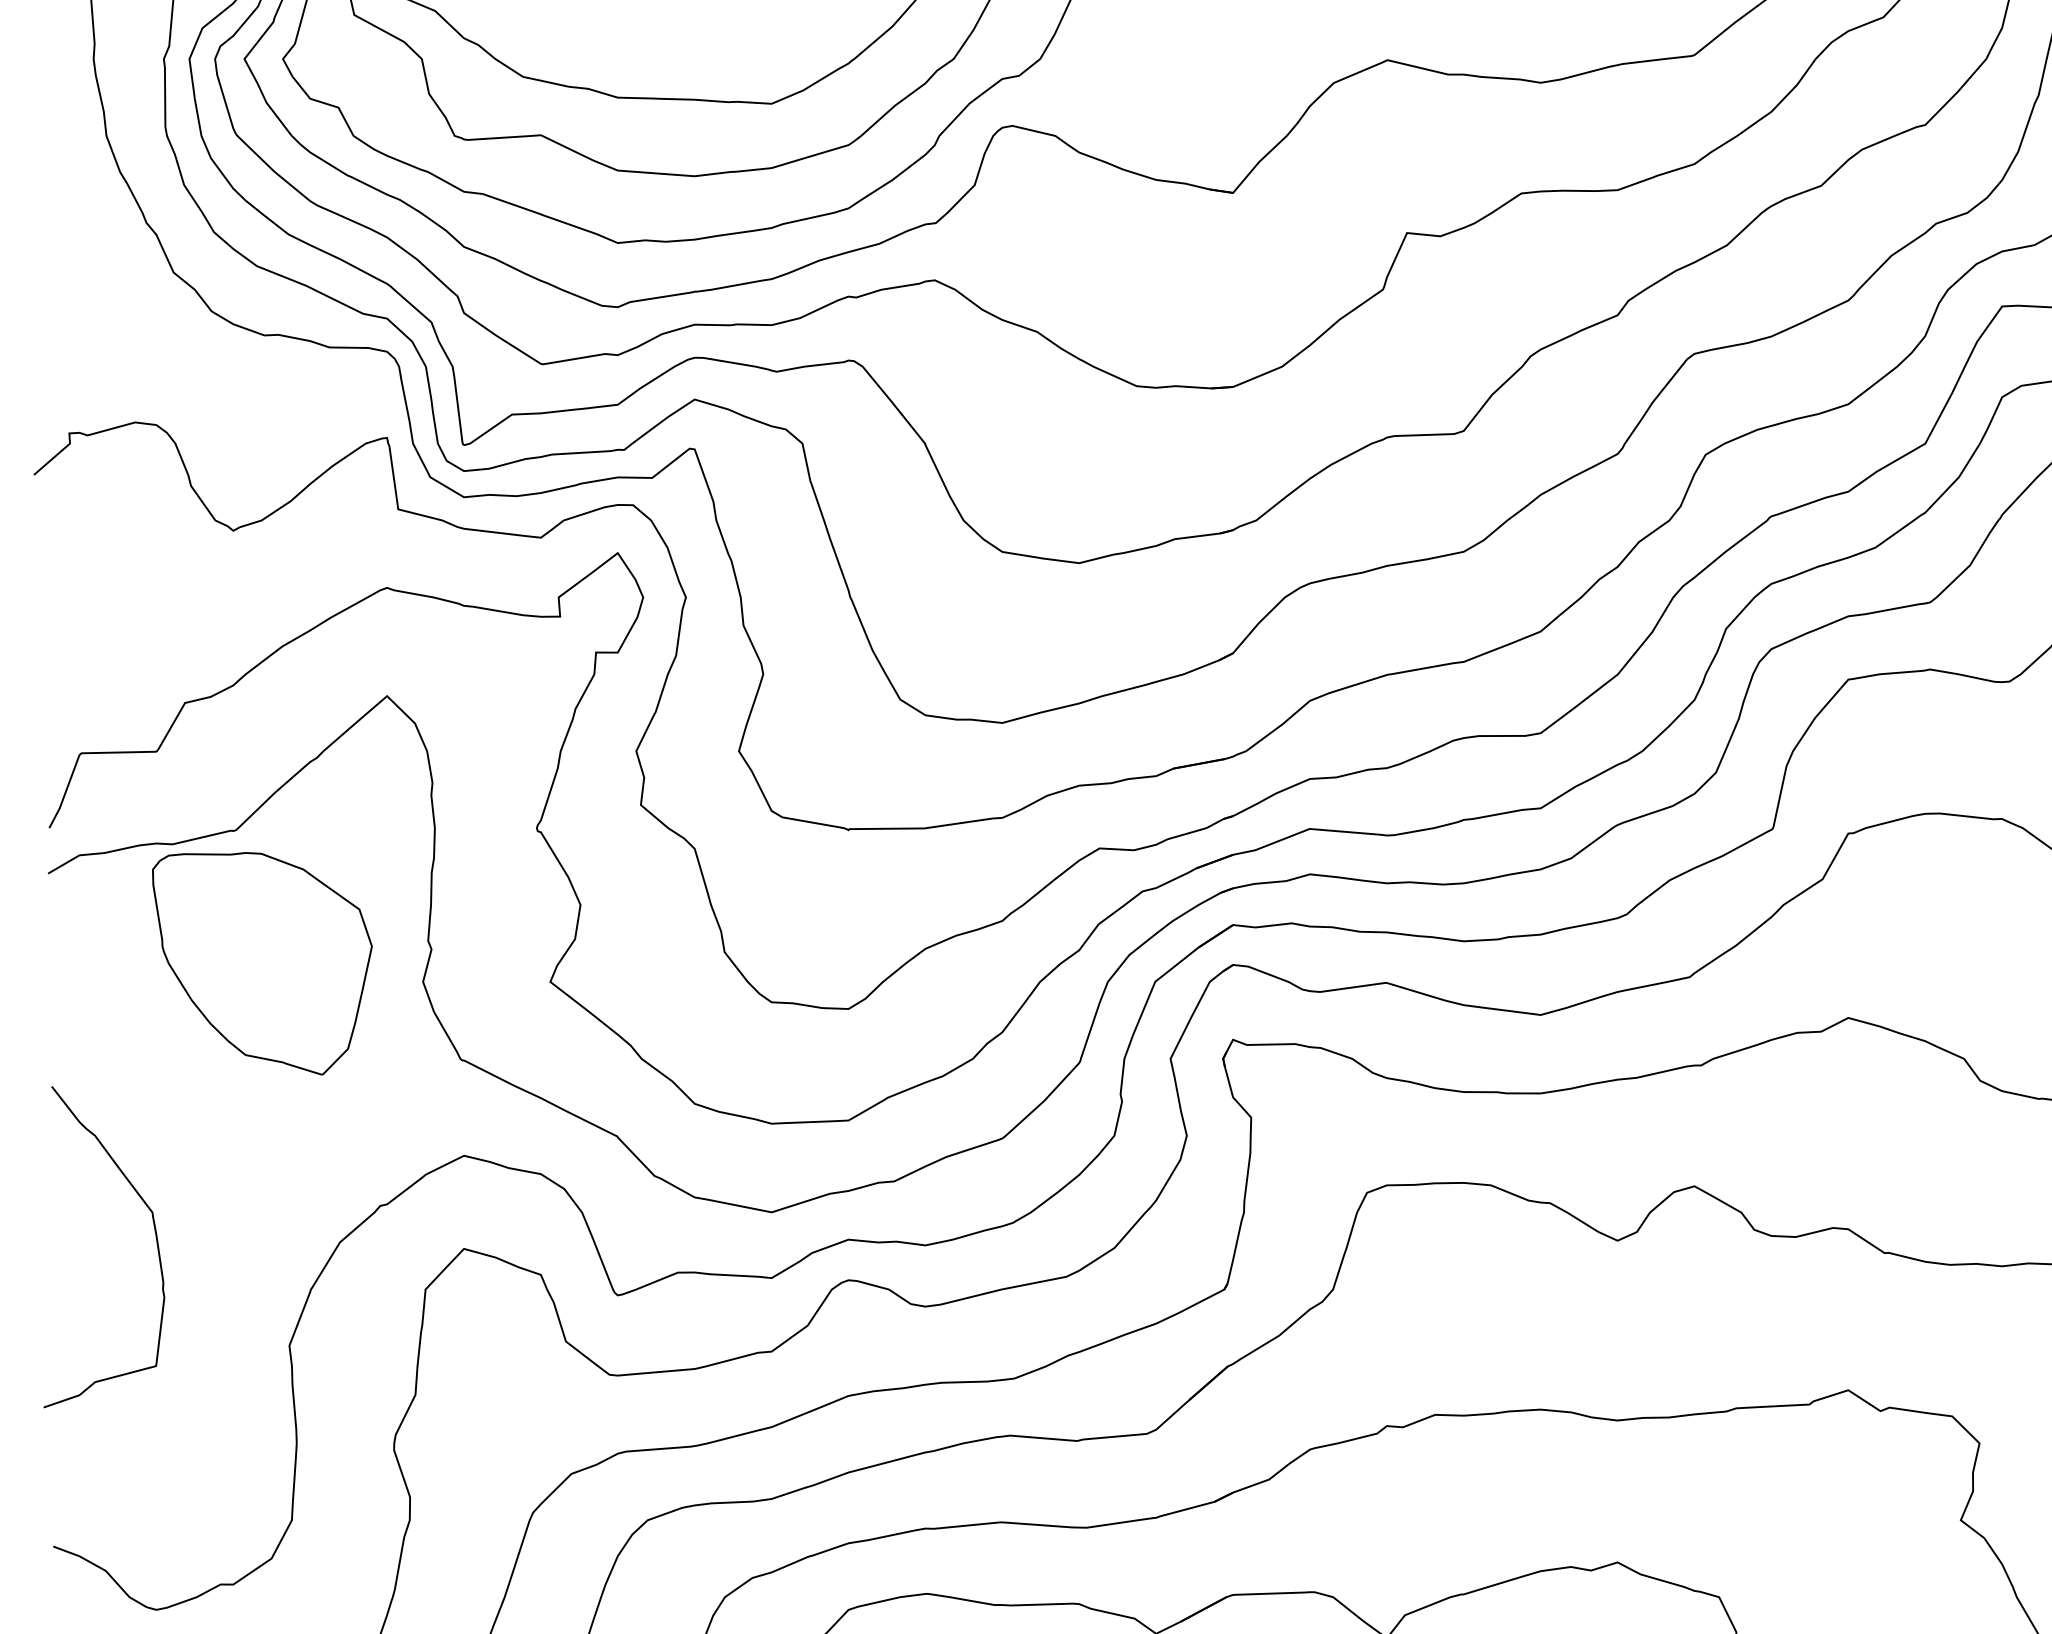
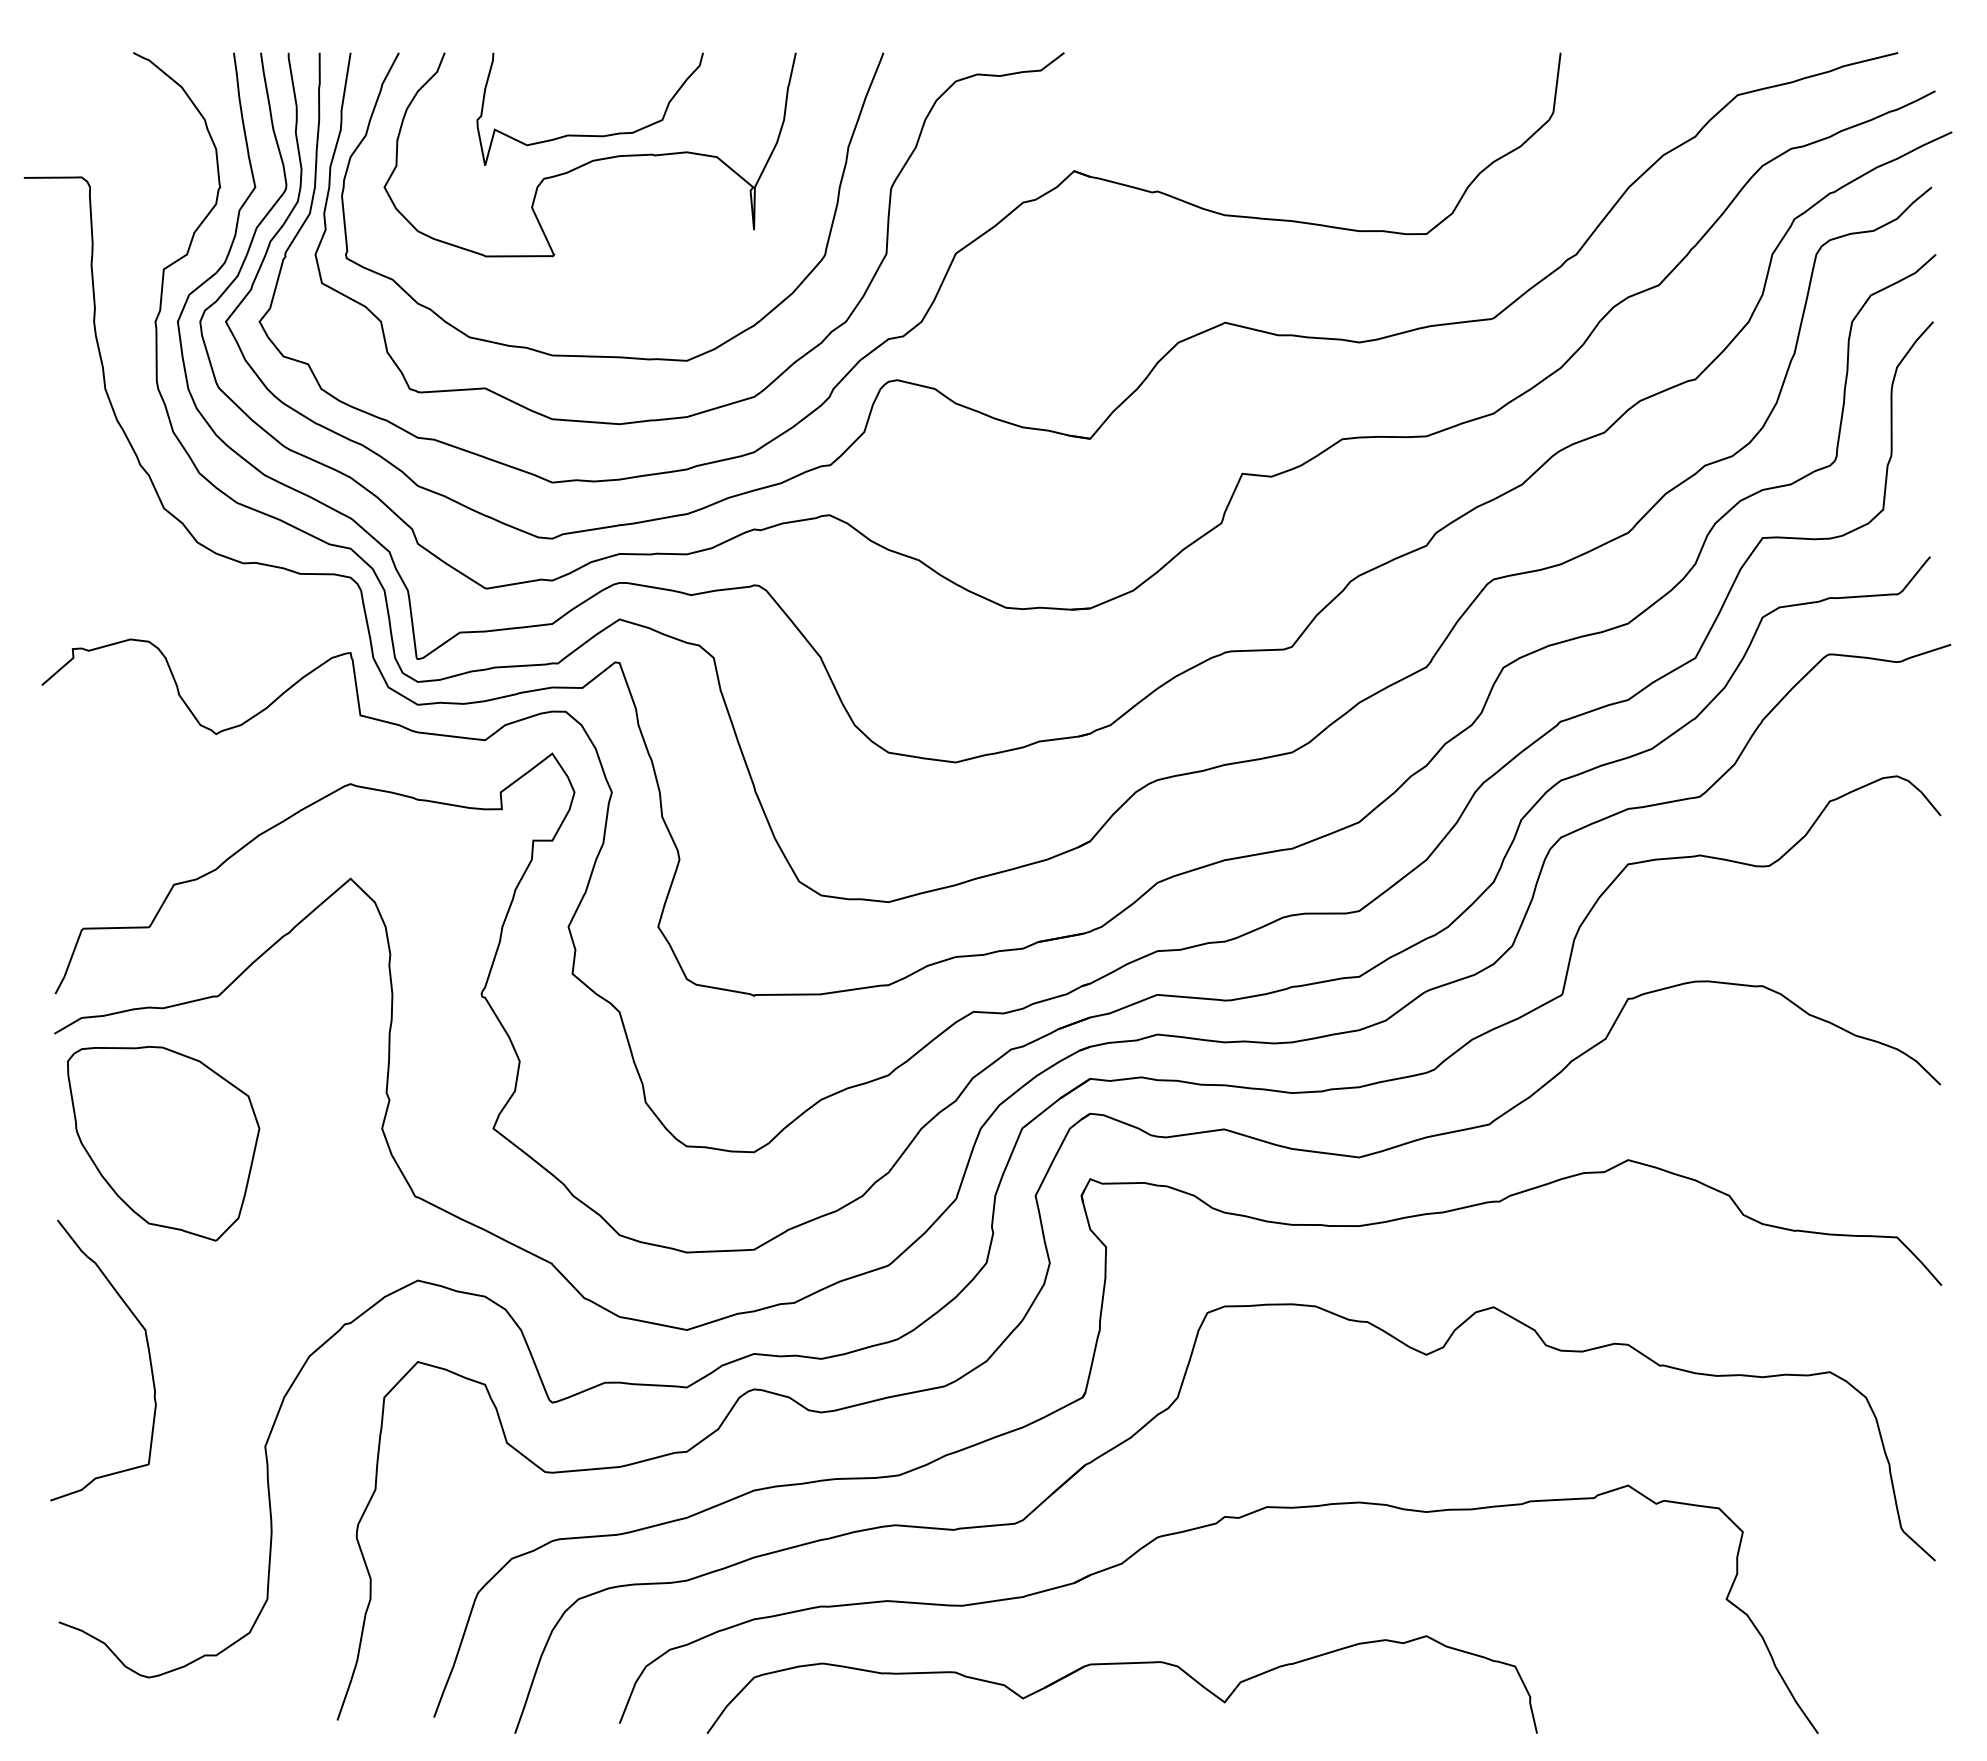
part: (262, 963) -> (163, 1143), moved

